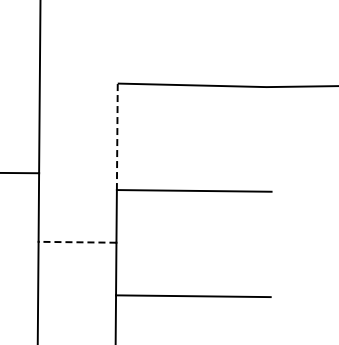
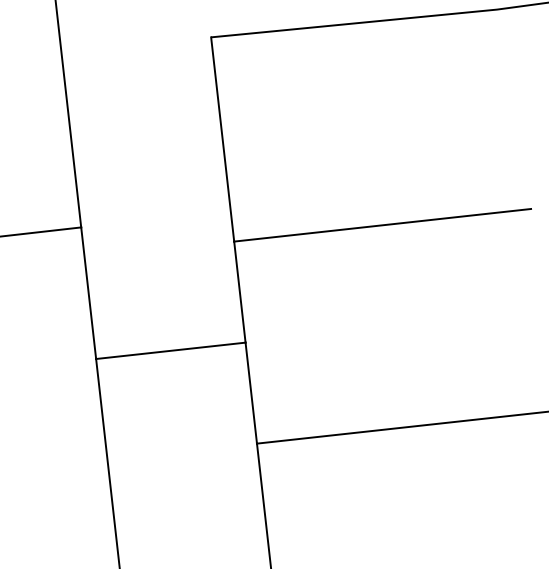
line: (117, 136) -> (222, 138), dashed -> solid
line: (77, 242) -> (170, 351), dashed -> solid

